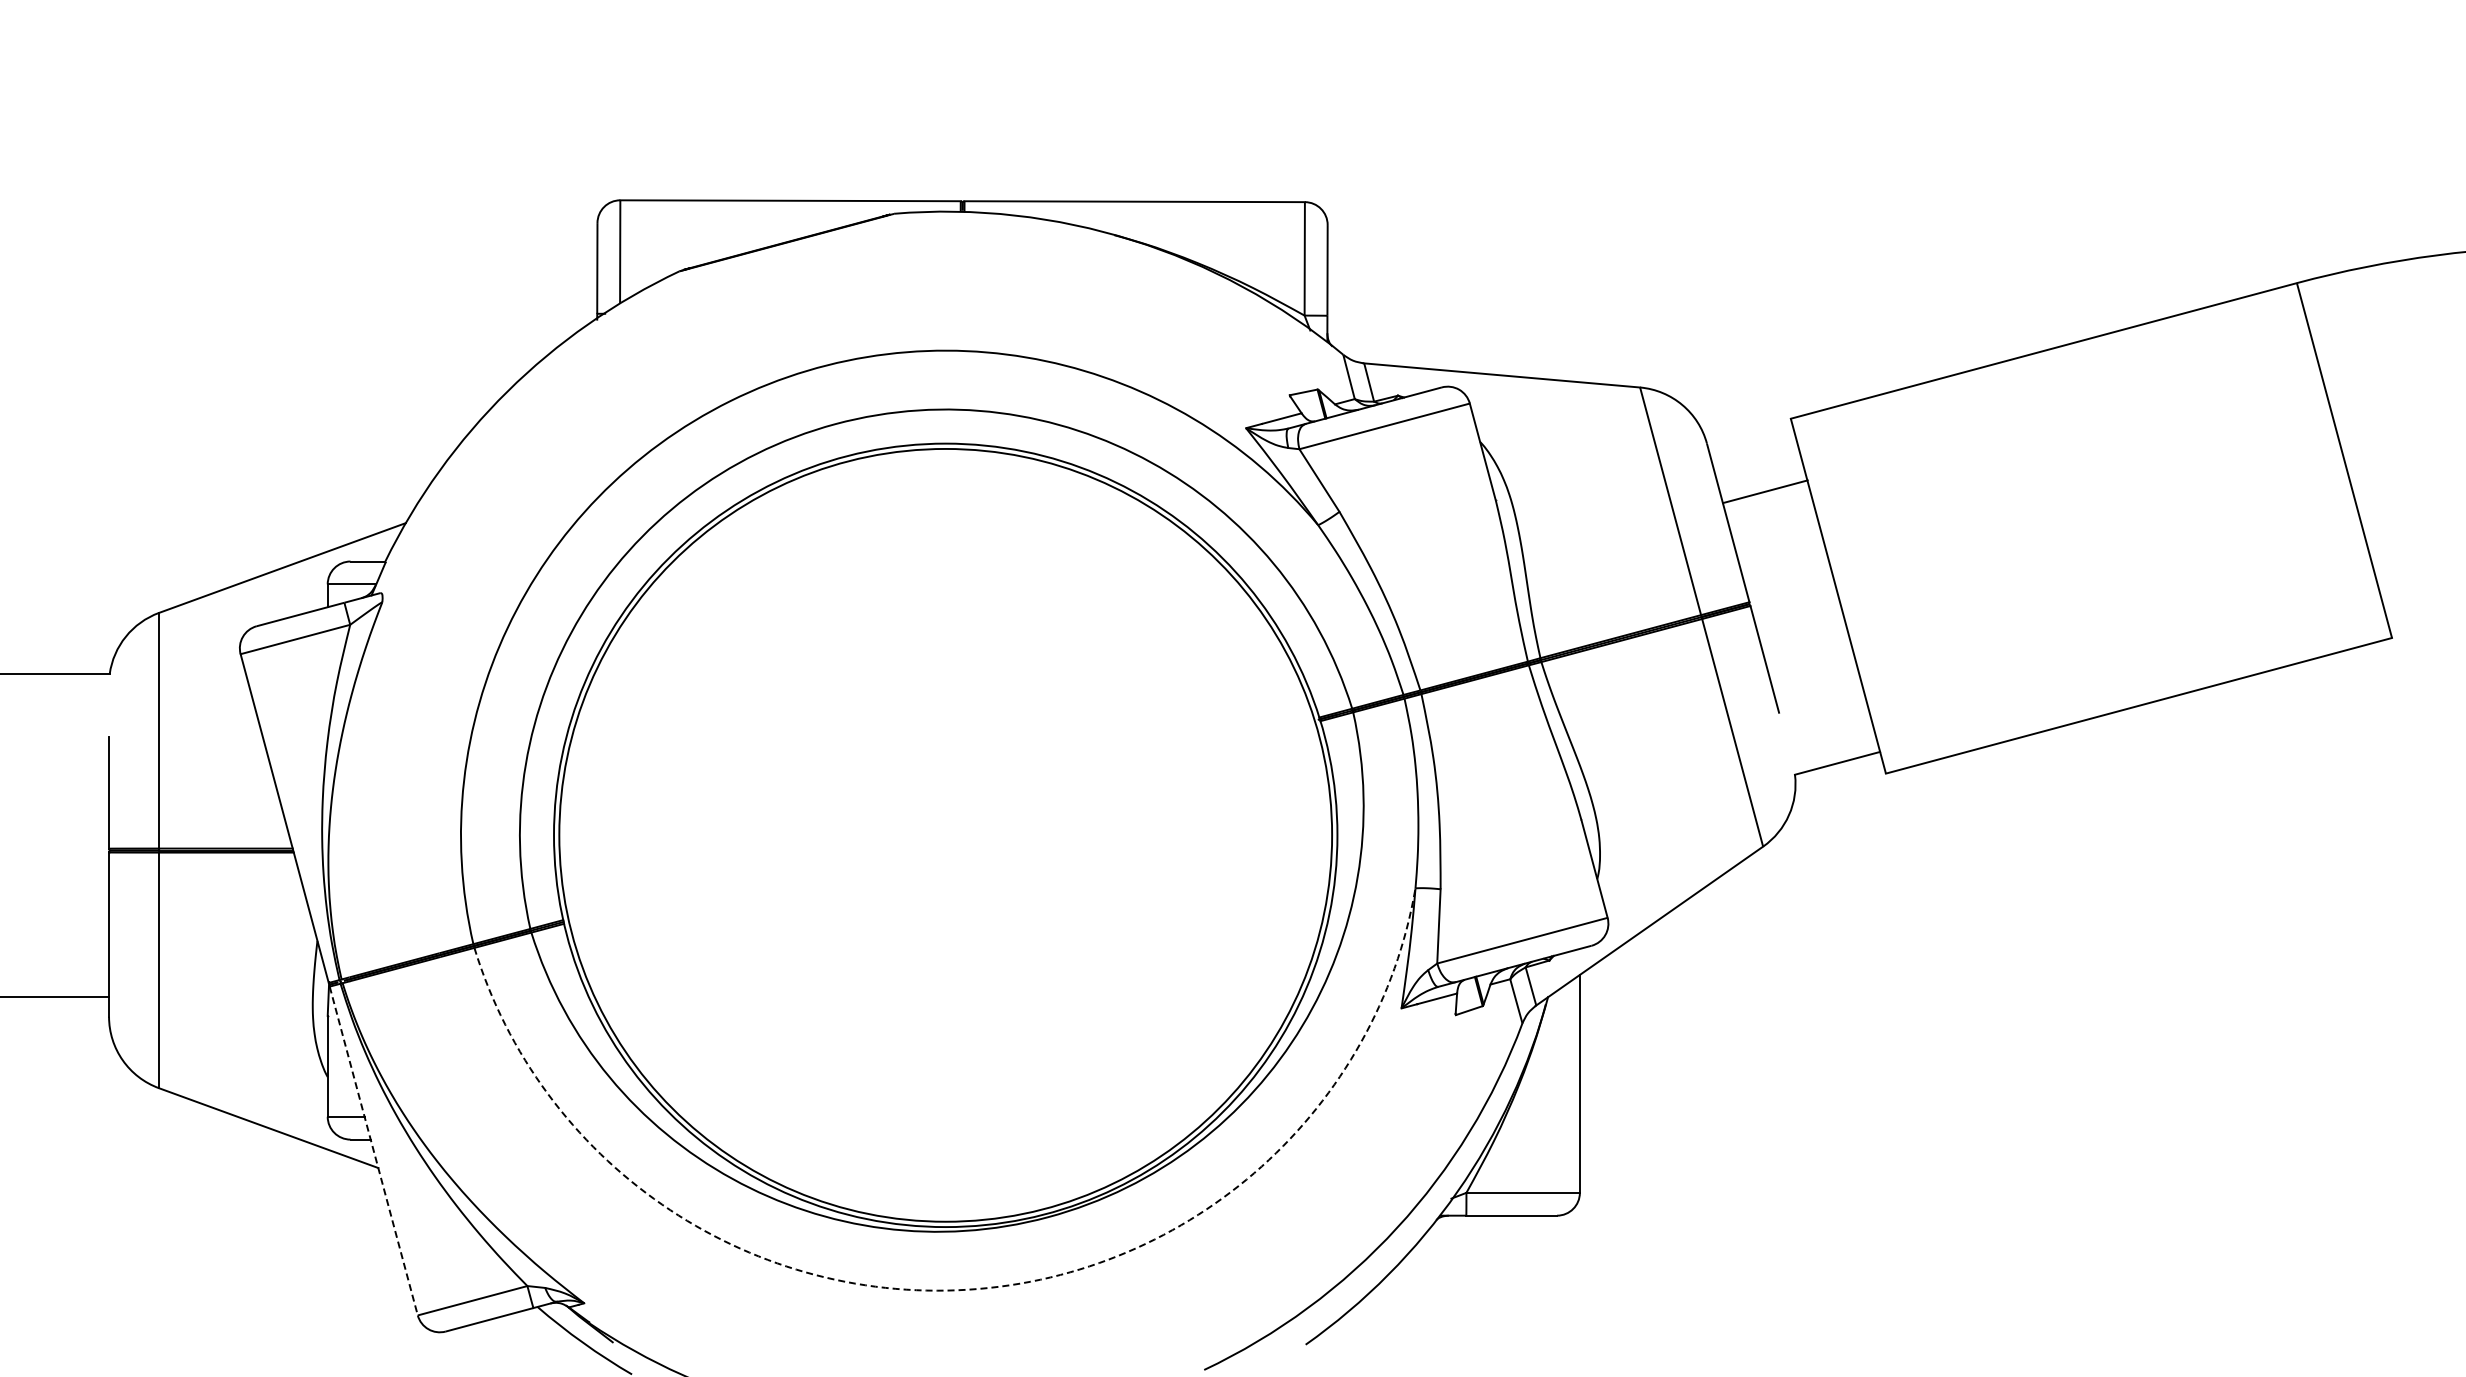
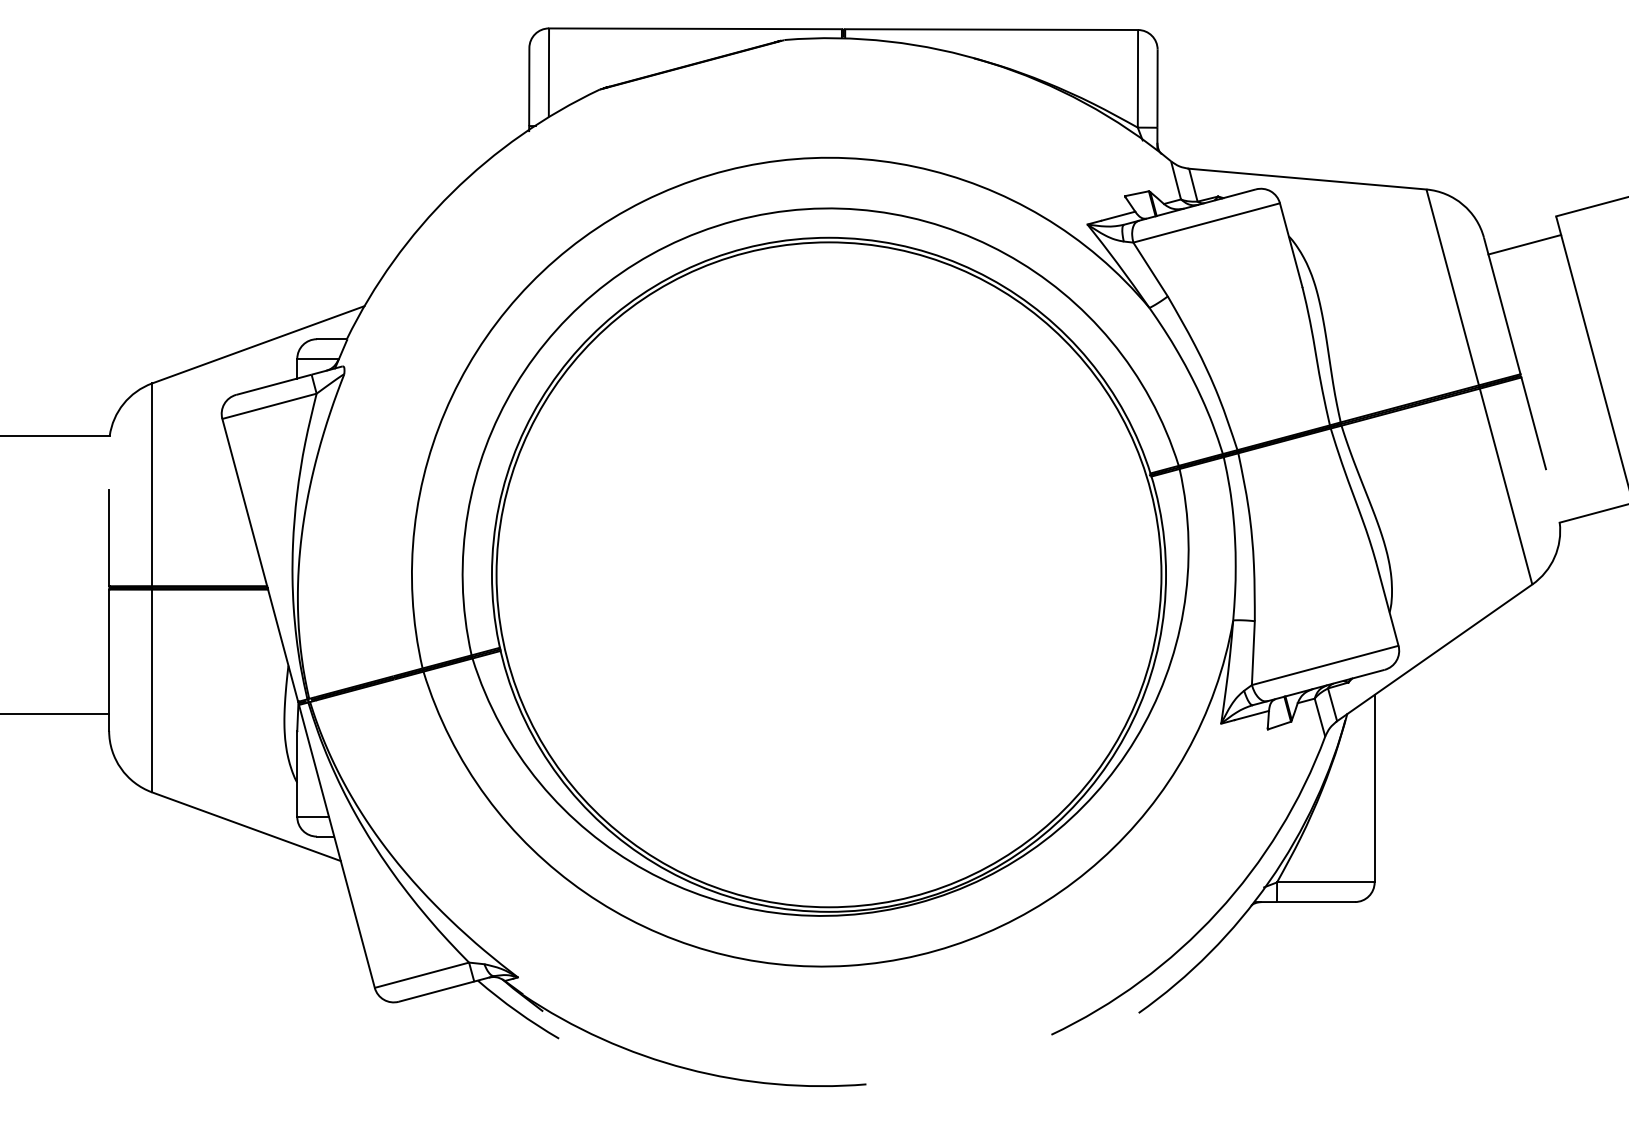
line: (1765, 491) -> (1524, 244), moved
line: (373, 1151) -> (336, 846), dashed -> solid
arc: (968, 1289) -> (848, 965), dashed -> solid

